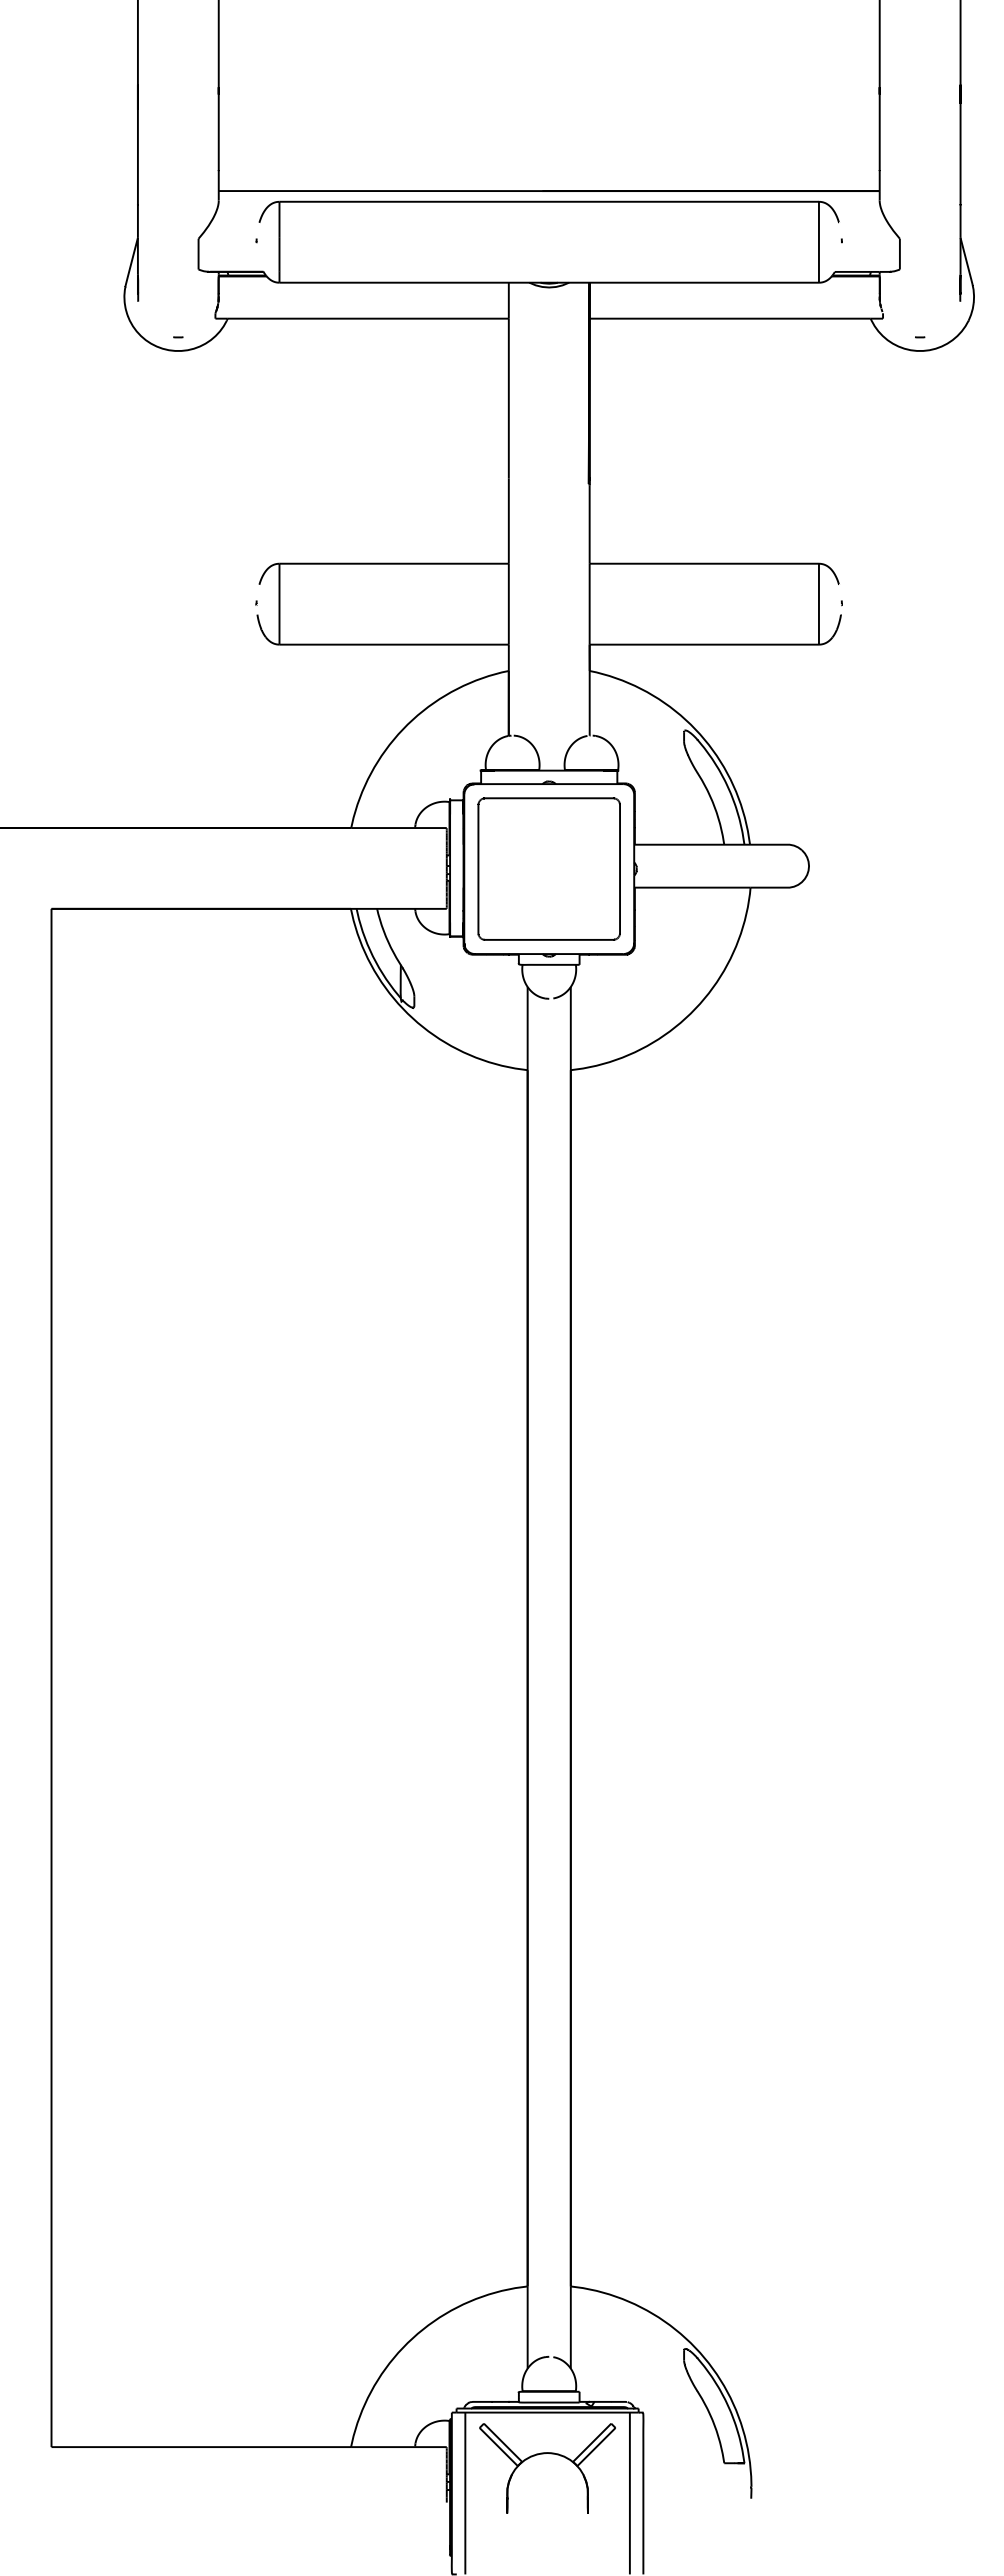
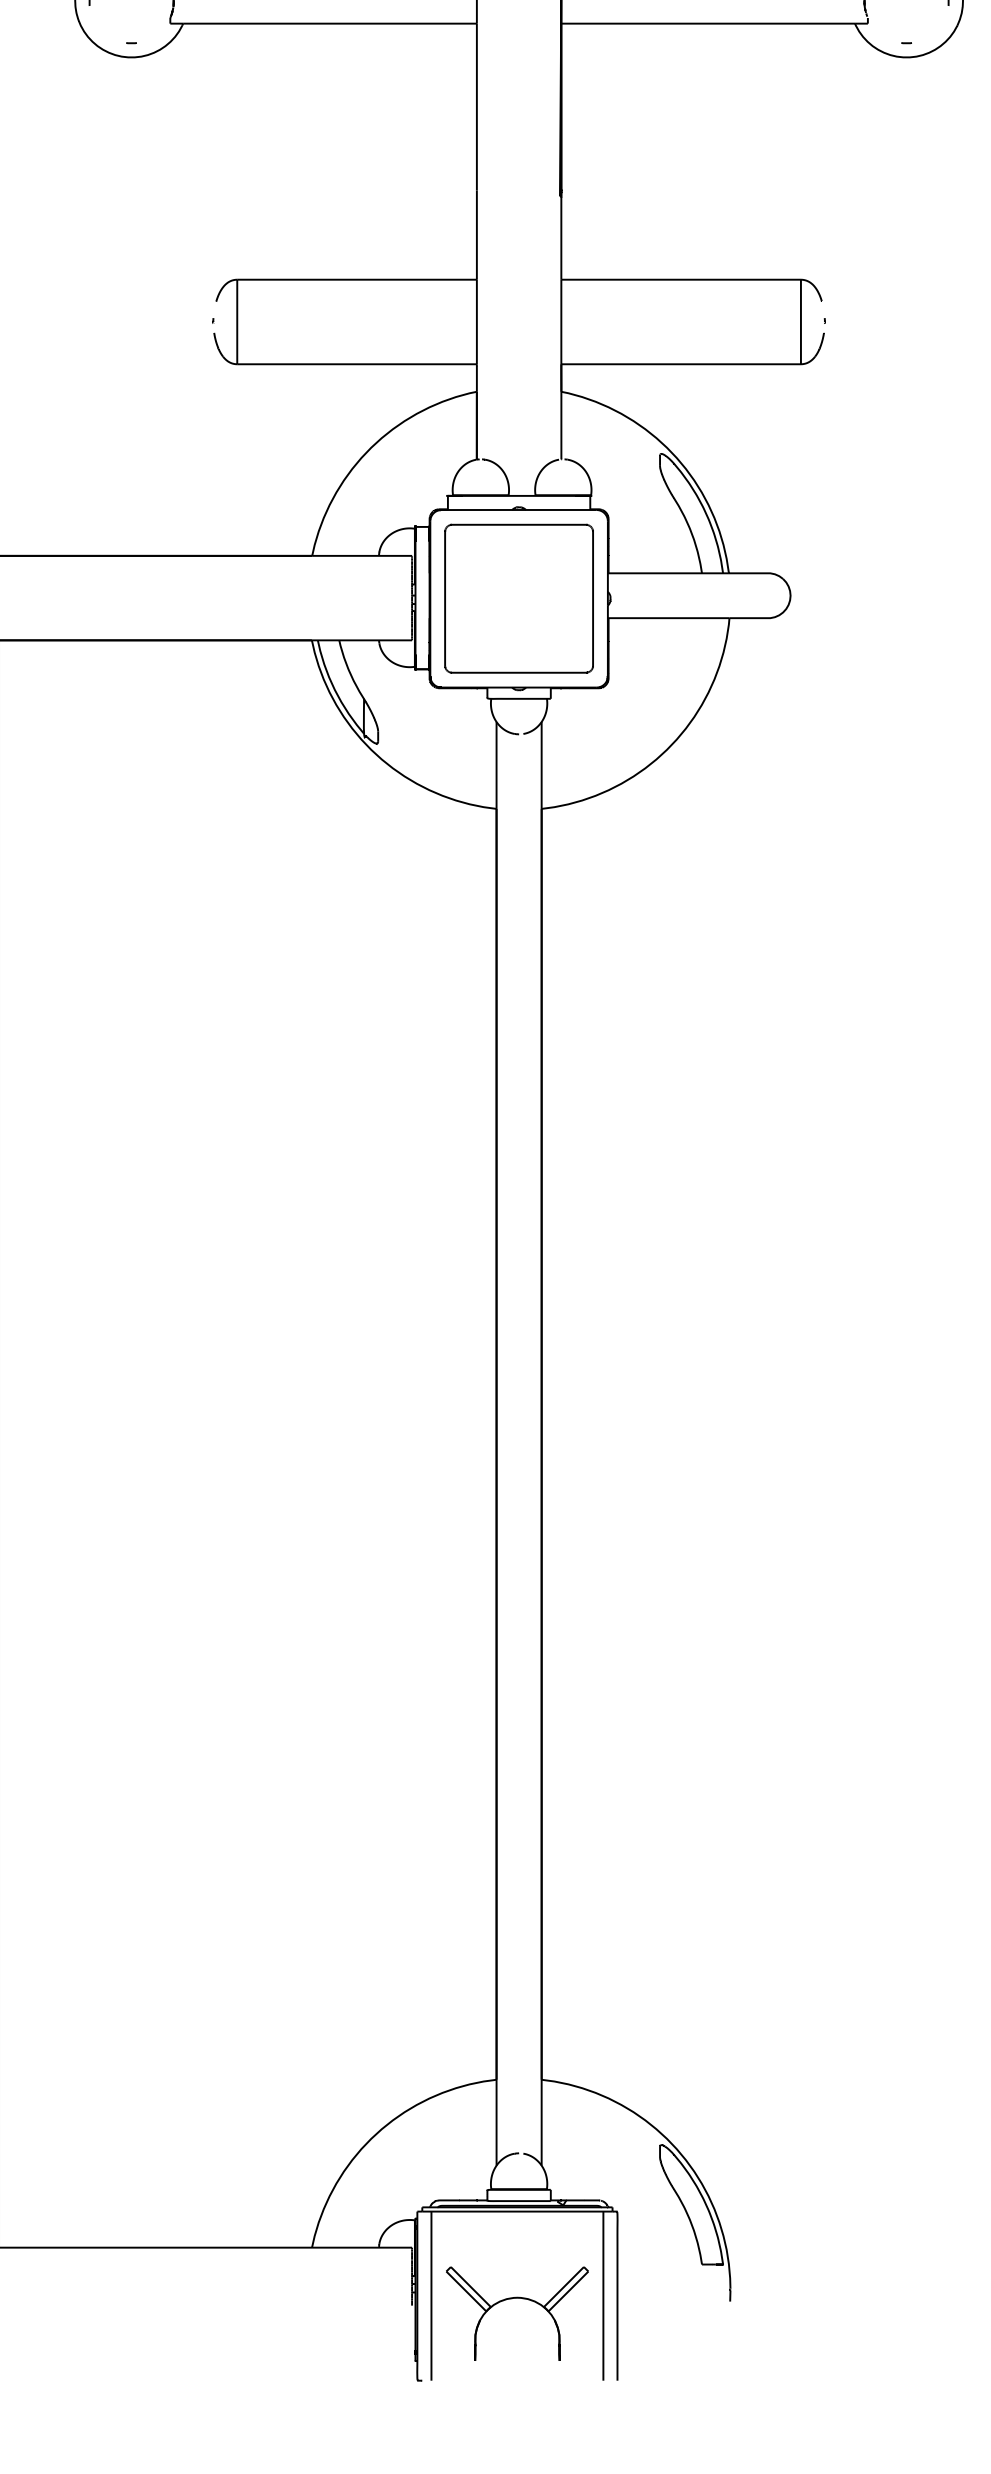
part: (544, 2454) -> (514, 2299), moved

